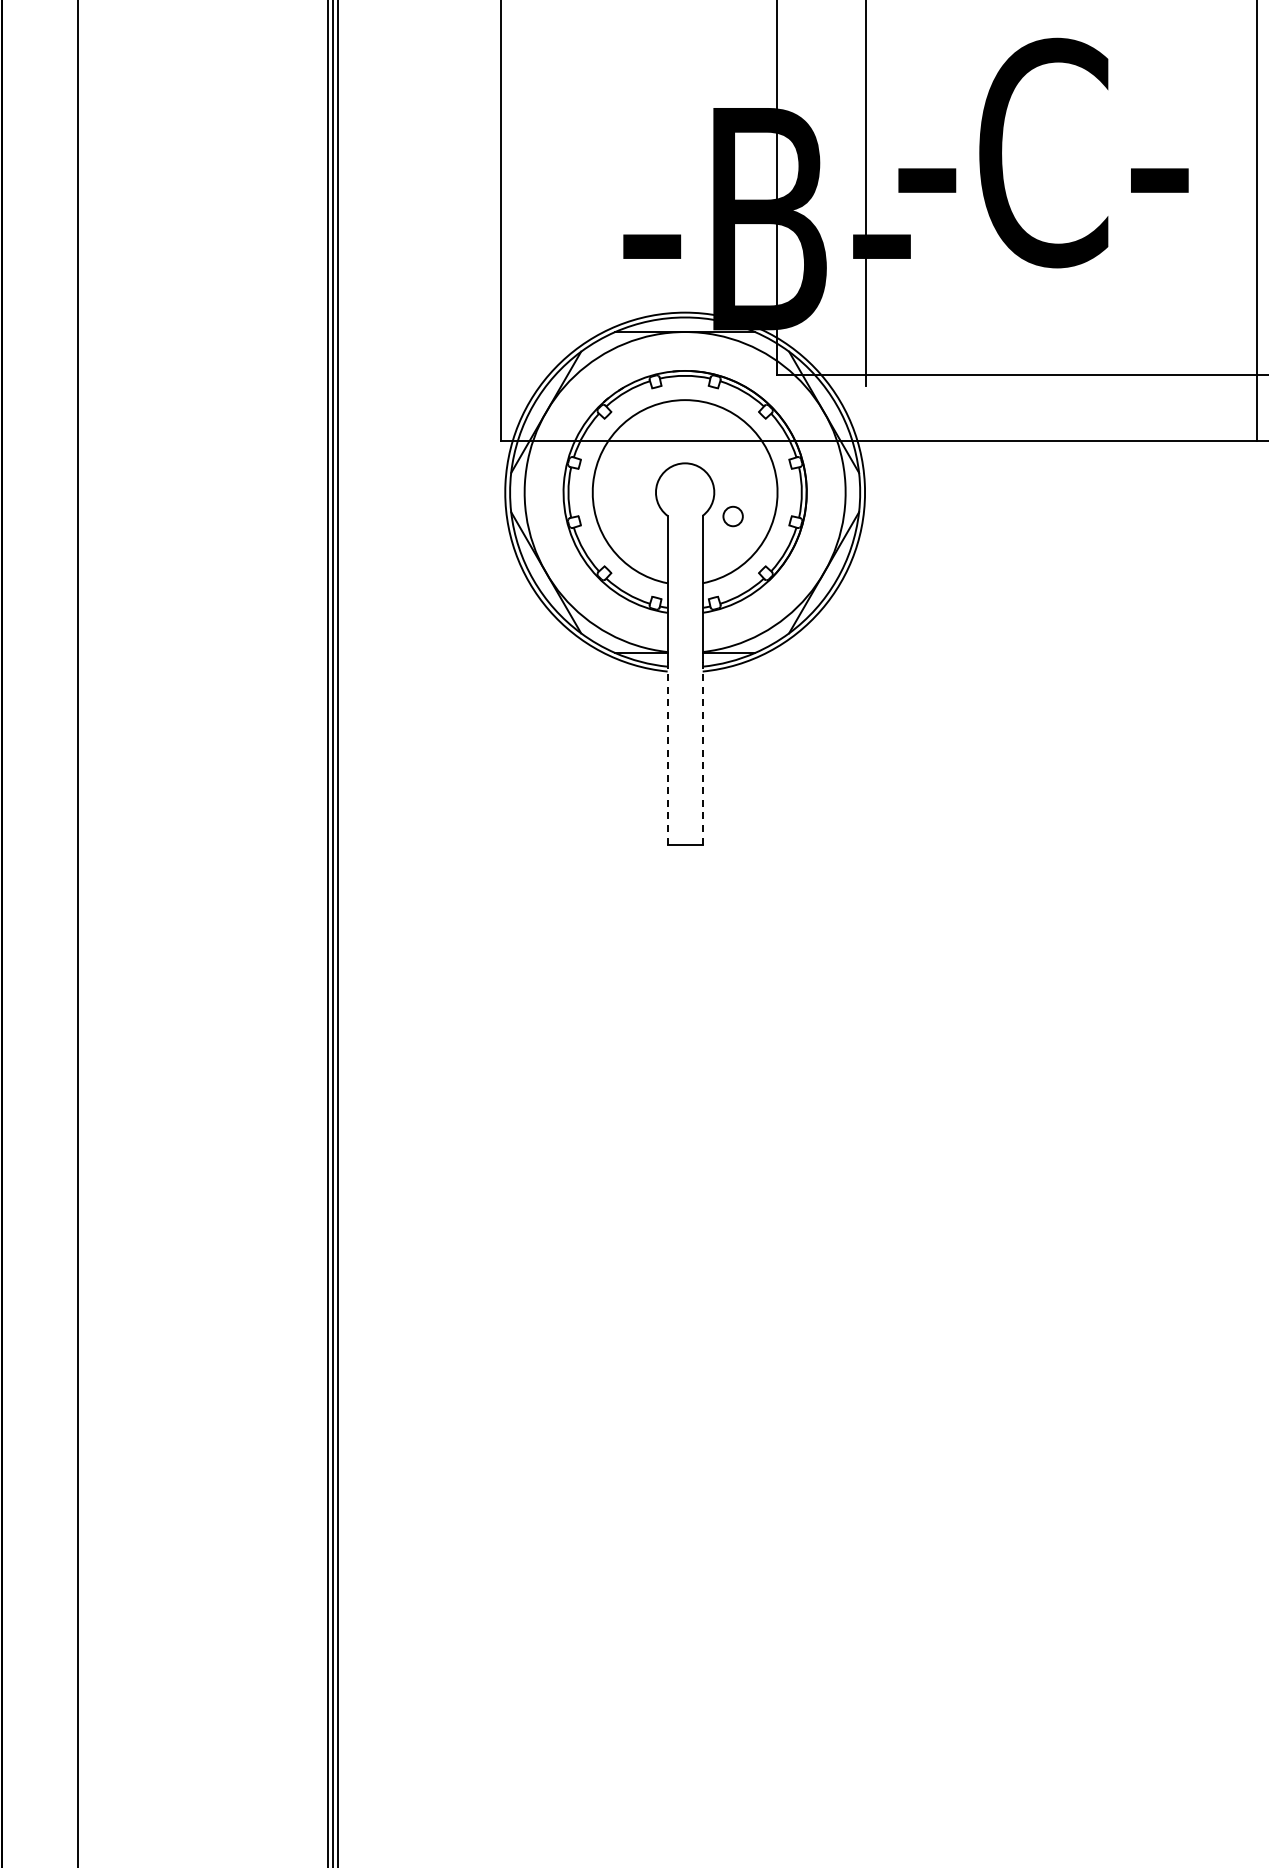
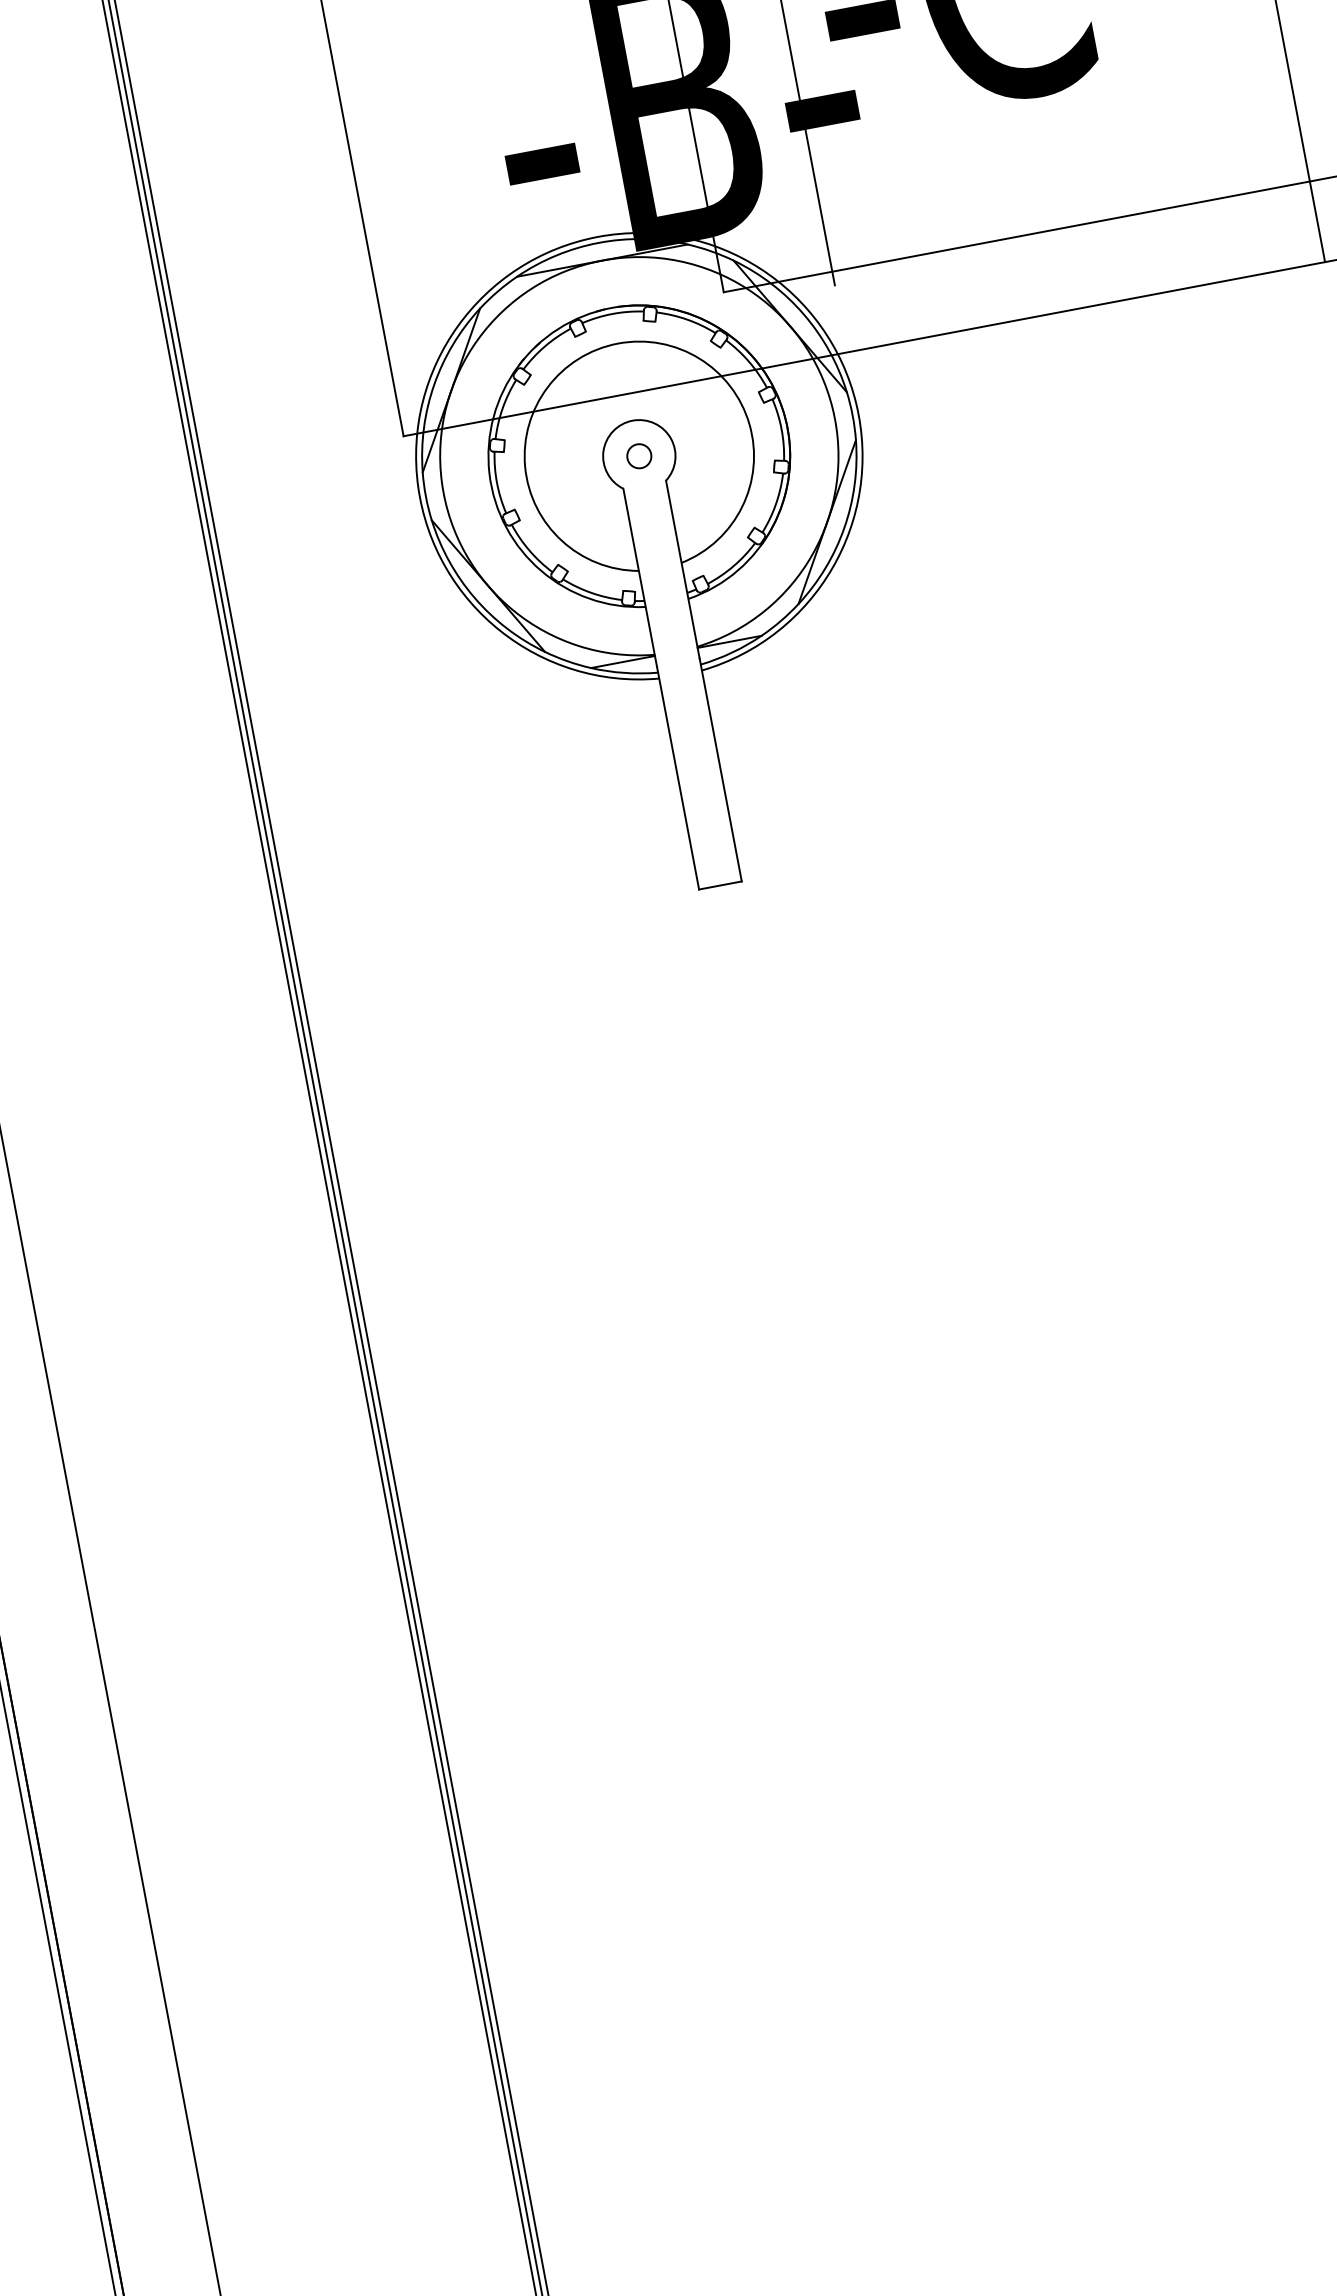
circle: (732, 516) -> (638, 456), moved
line: (667, 752) -> (677, 777), dashed -> solid
line: (702, 752) -> (720, 769), dashed -> solid

